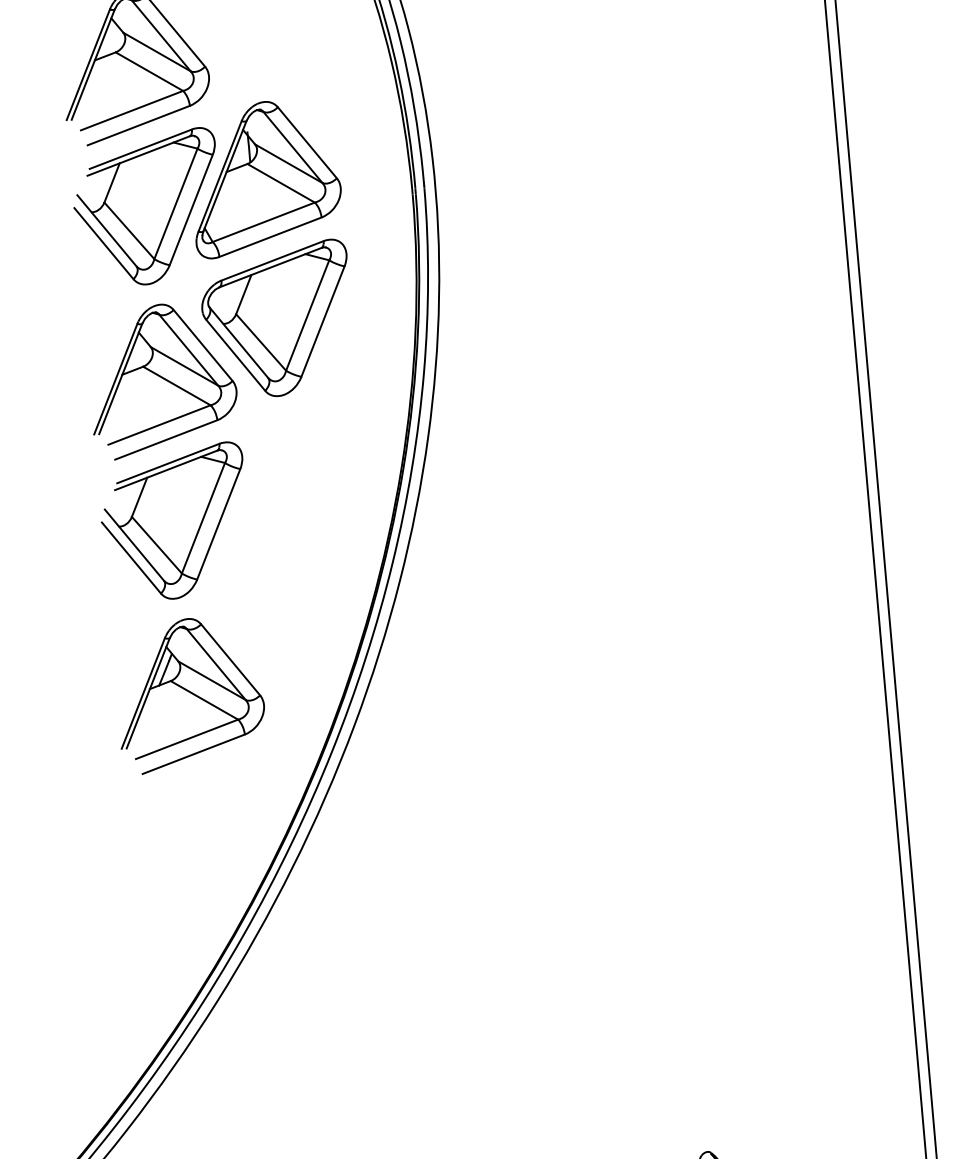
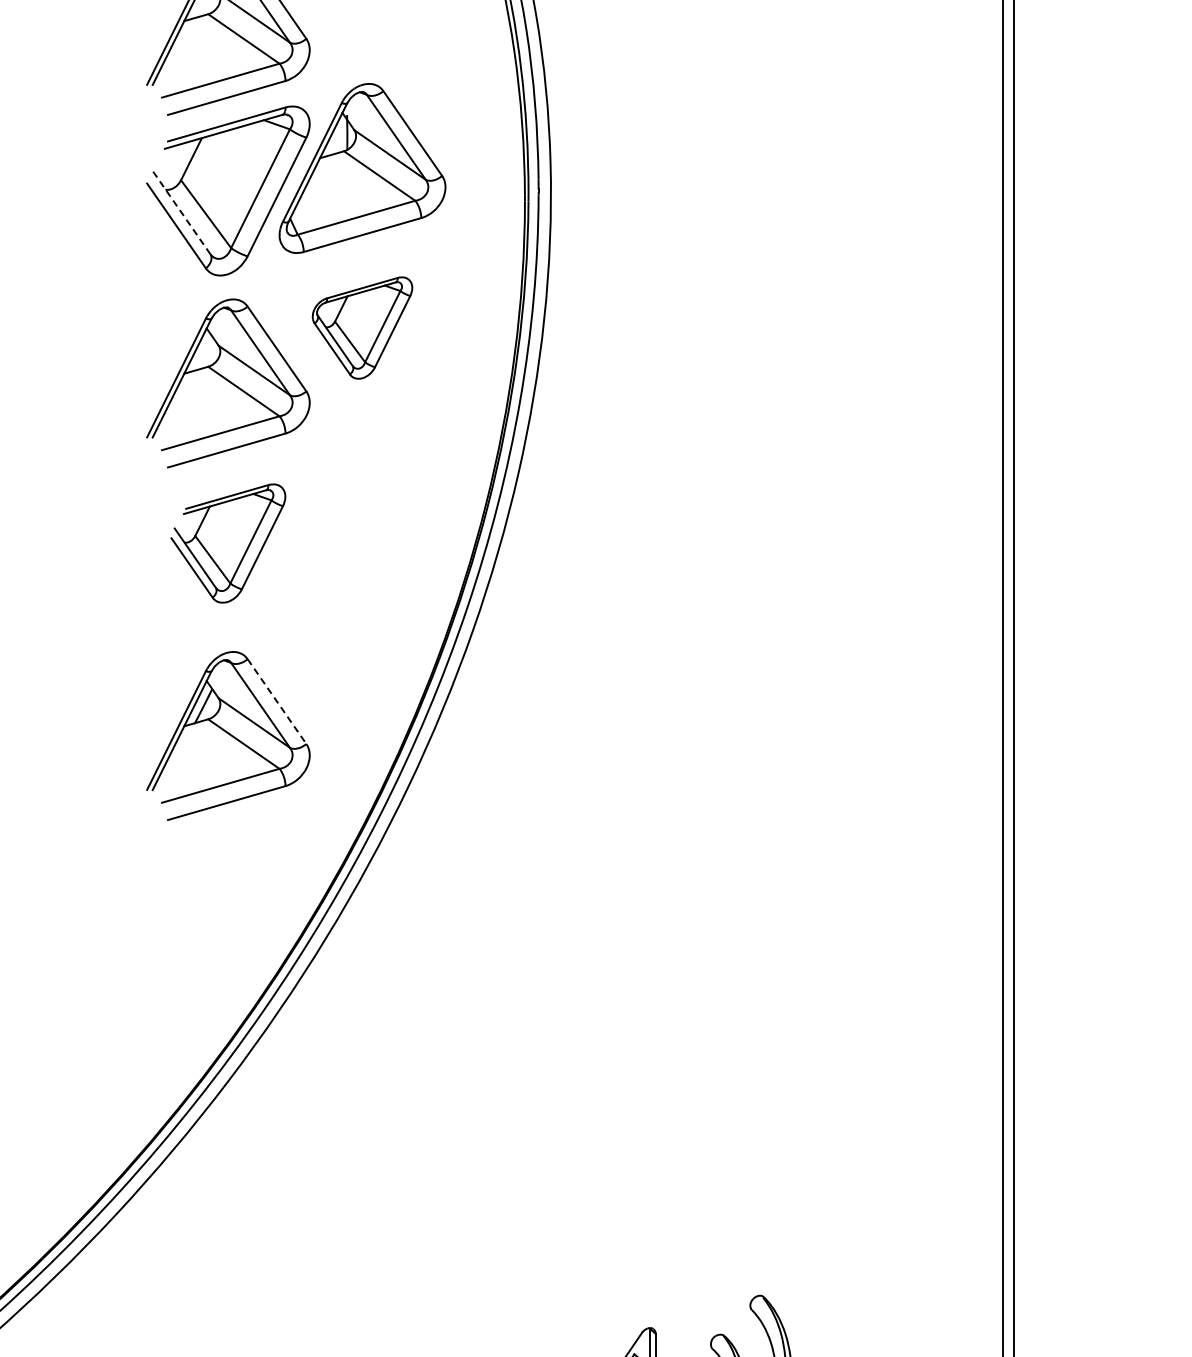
line: (107, 230) -> (181, 211), solid -> dashed
part: (277, 319) -> (362, 327), size x0.6
part: (175, 522) -> (228, 543), size x0.7
line: (231, 659) -> (277, 701), solid -> dashed

